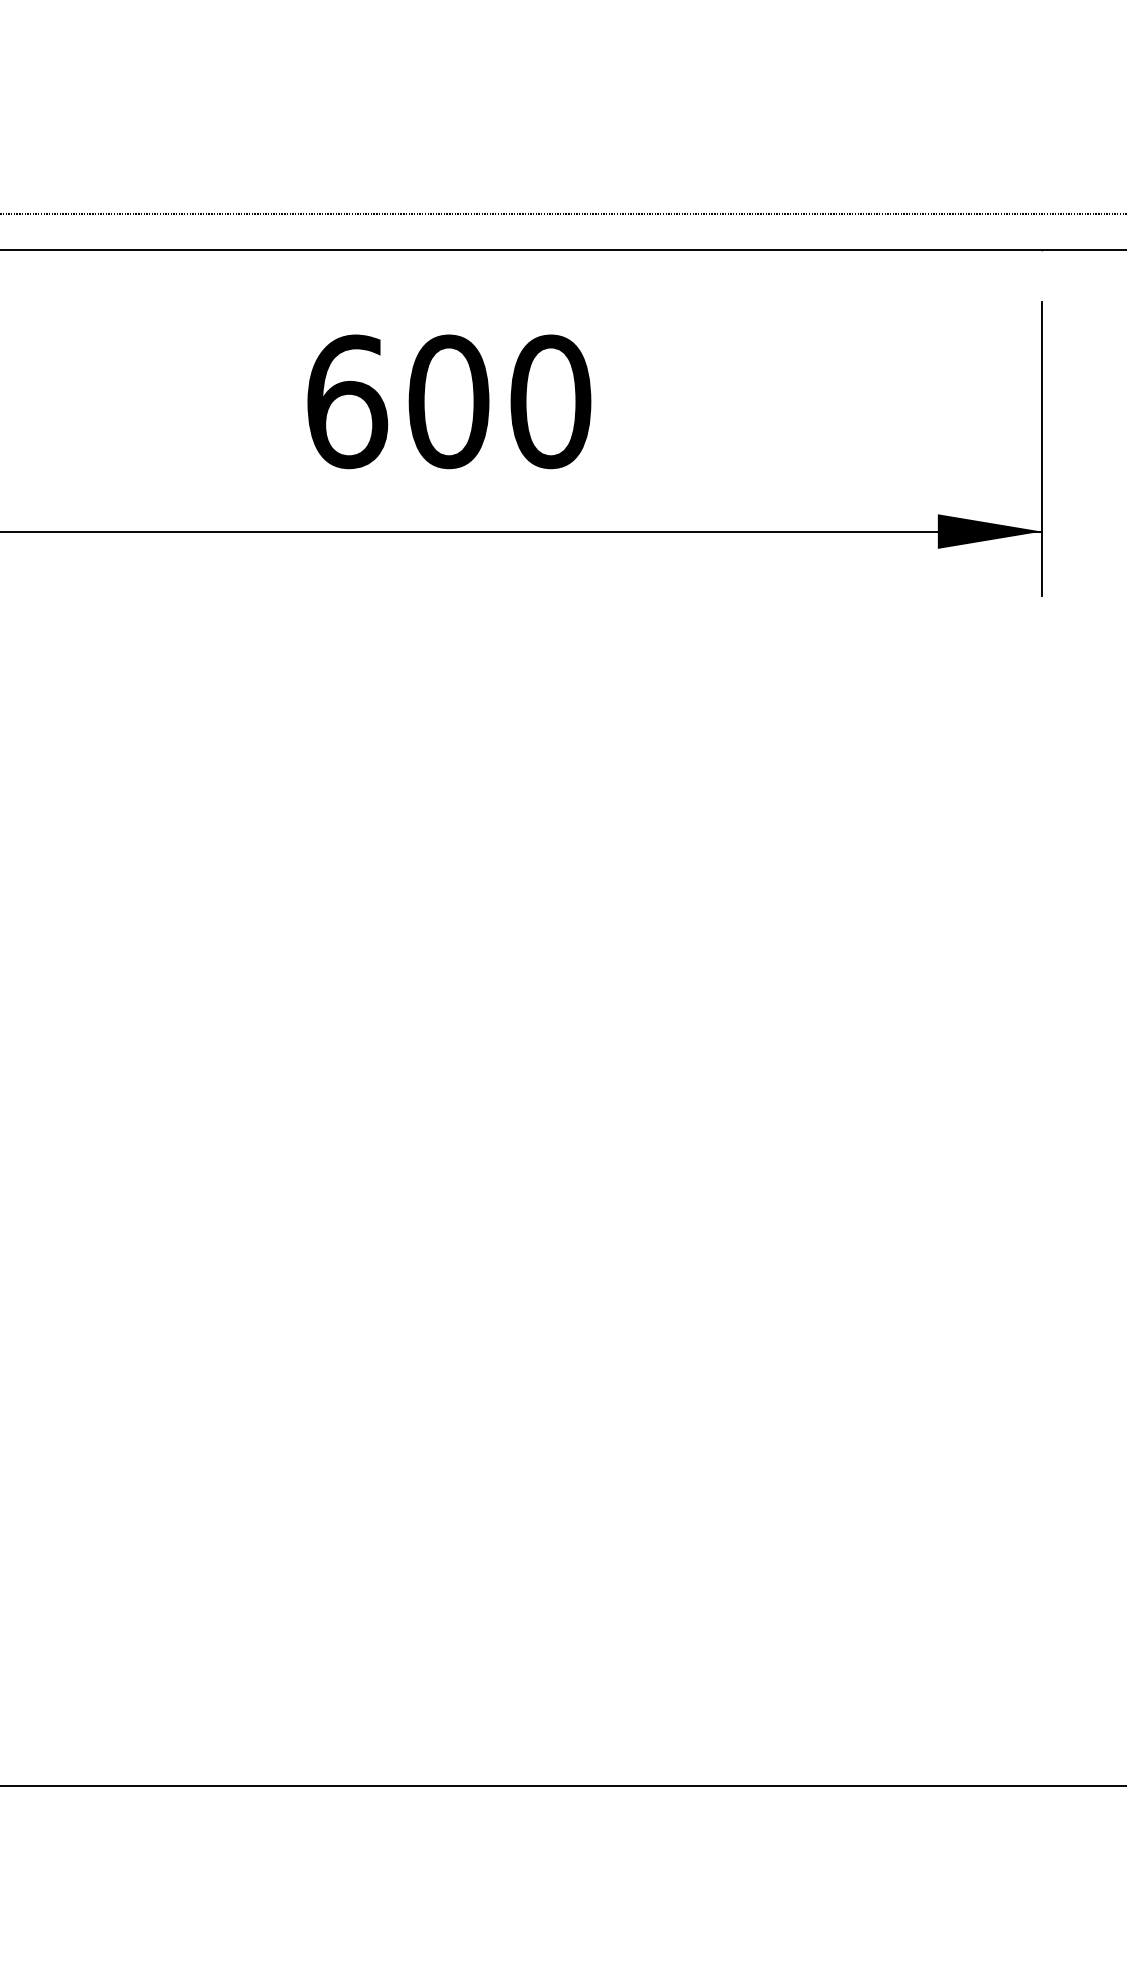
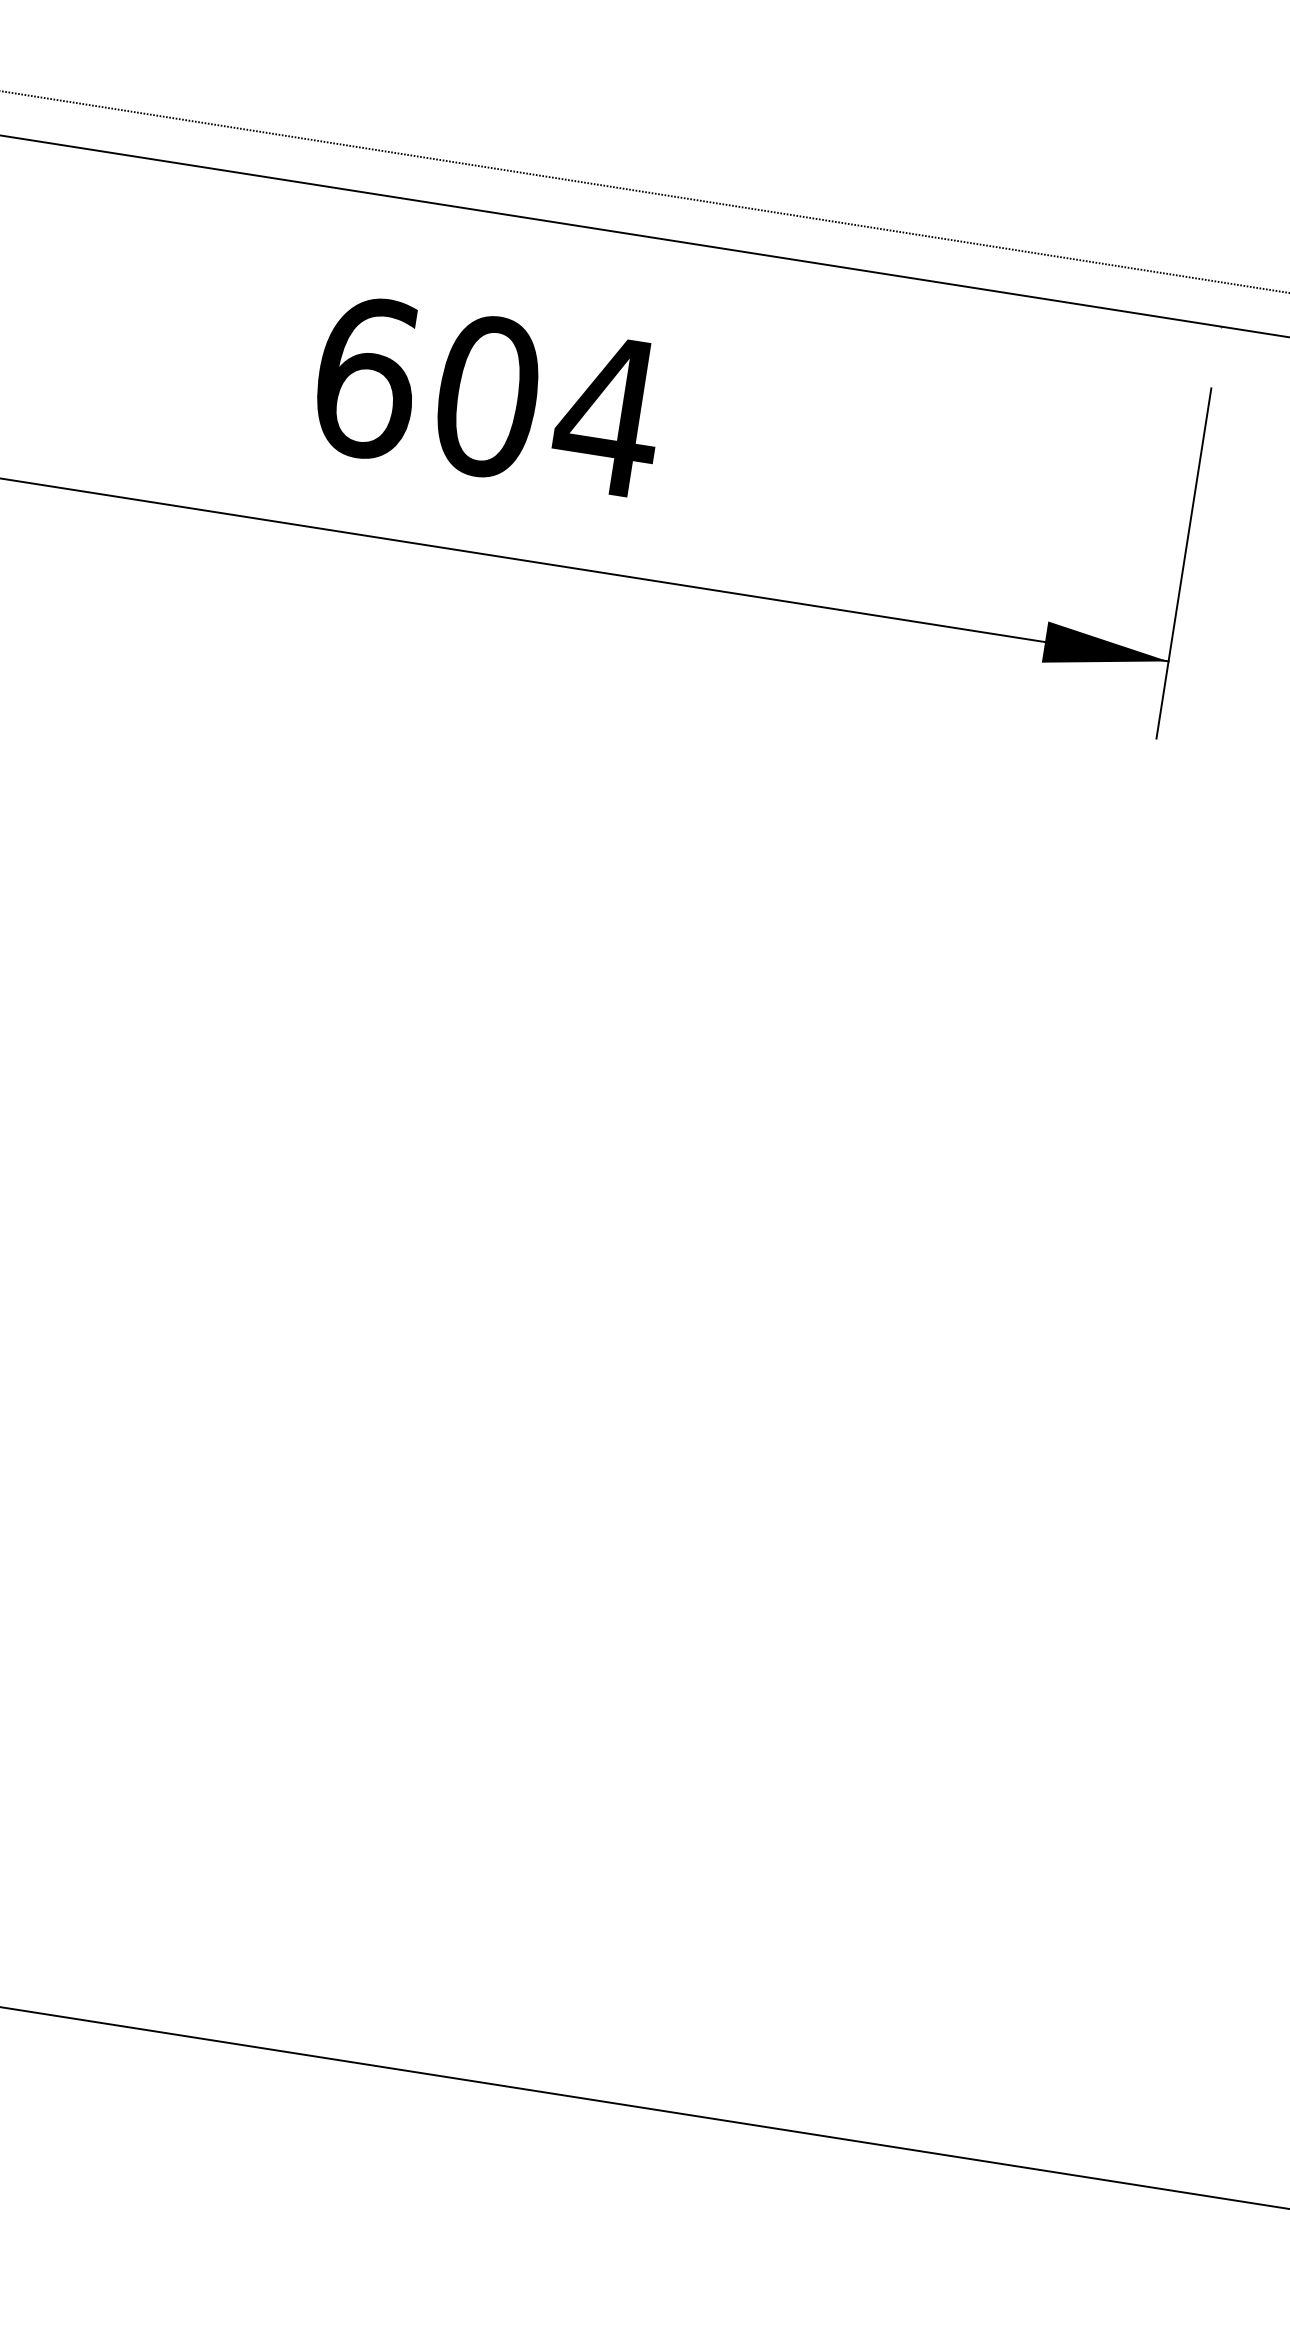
text: (549, 401) -> (607, 415), 600 -> 604

